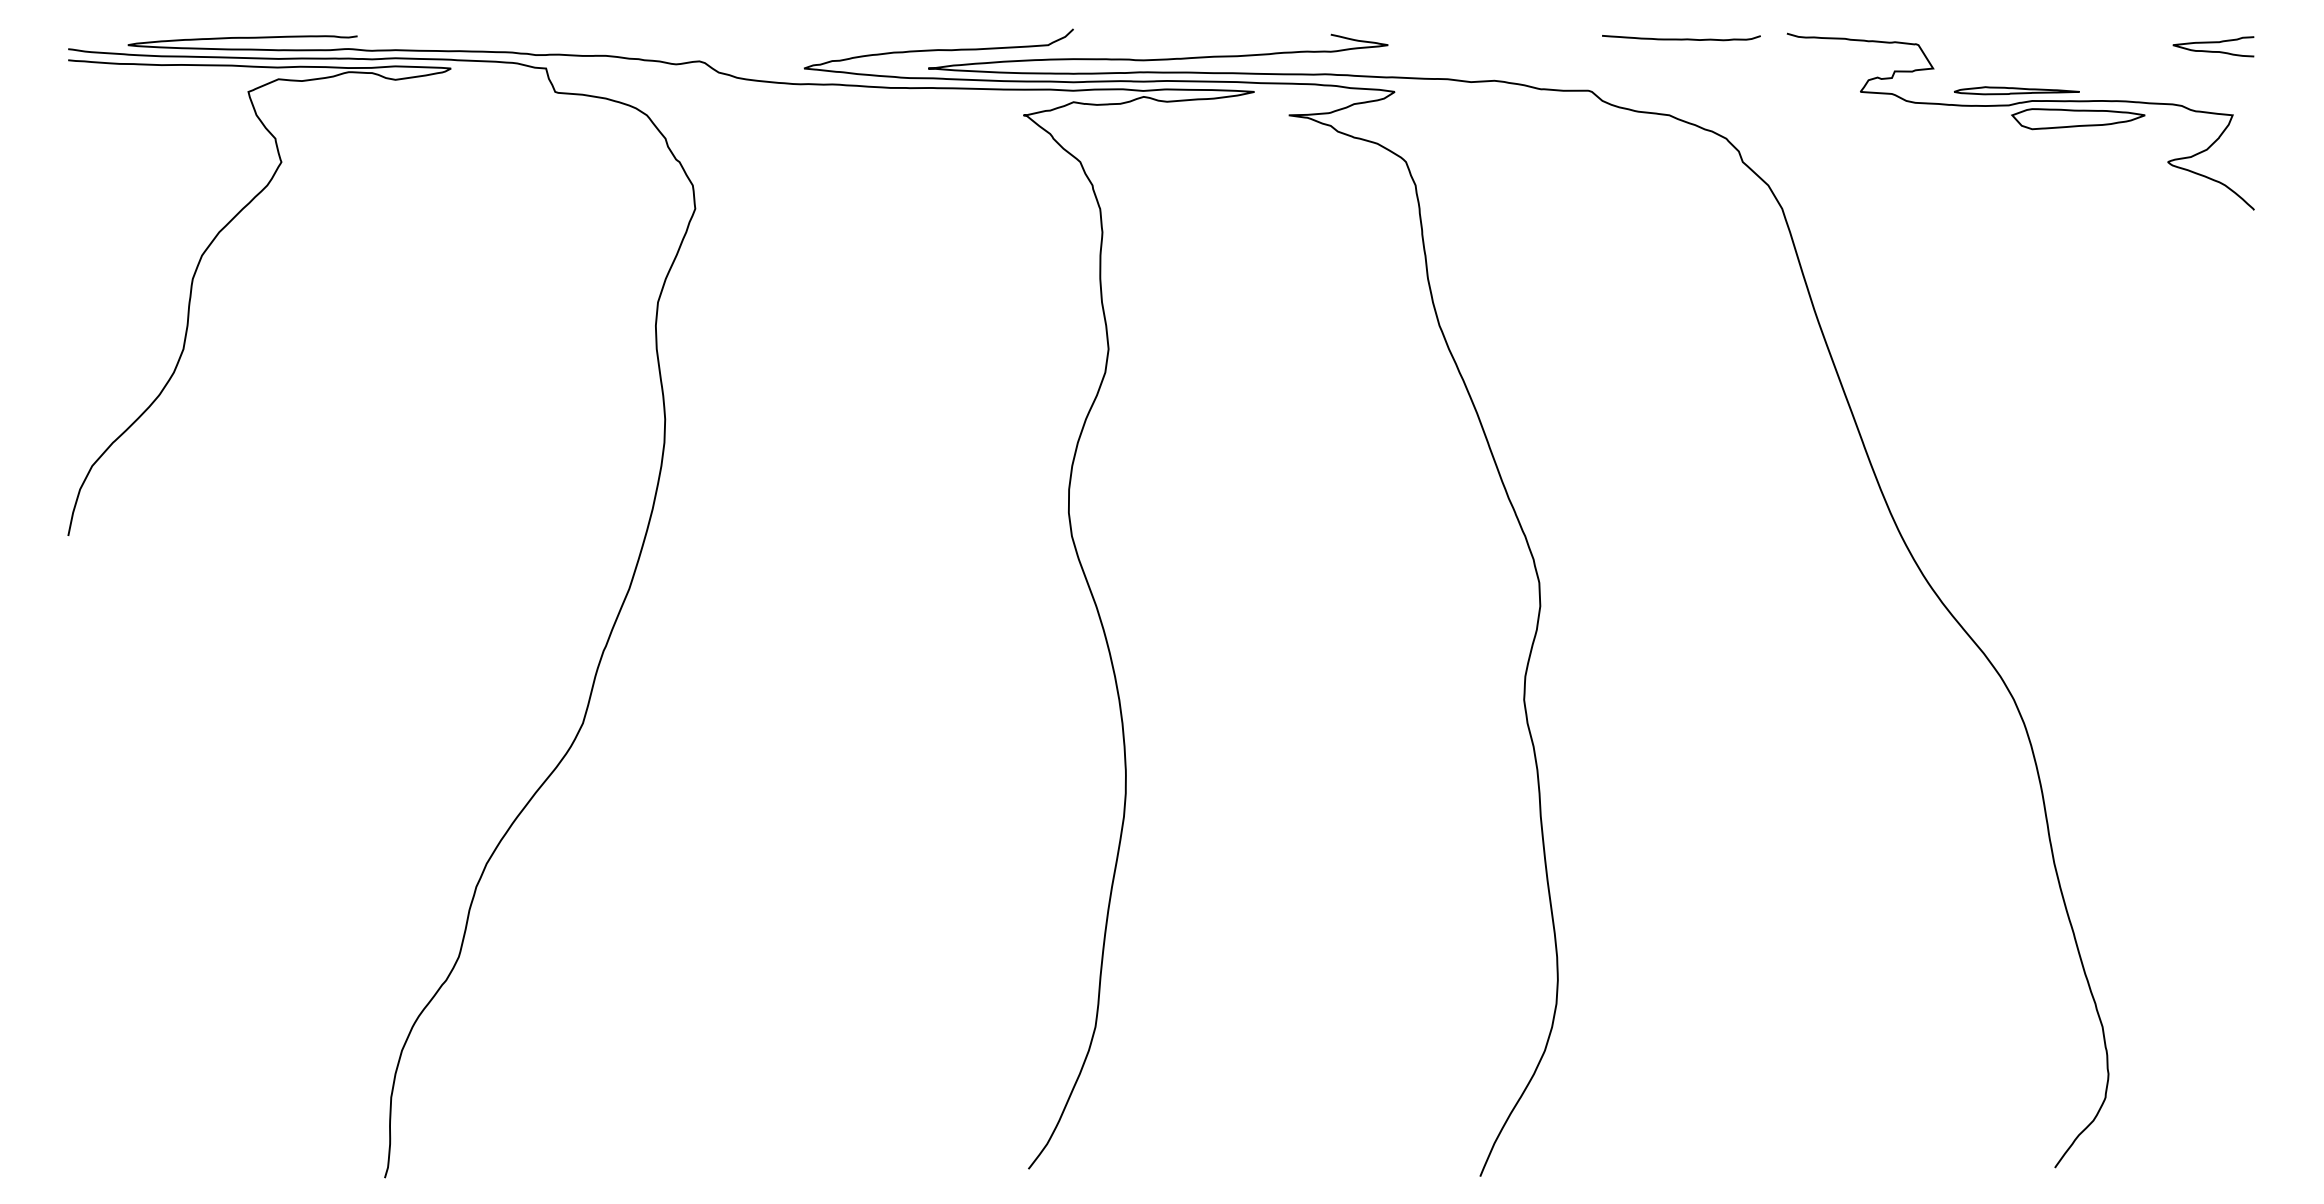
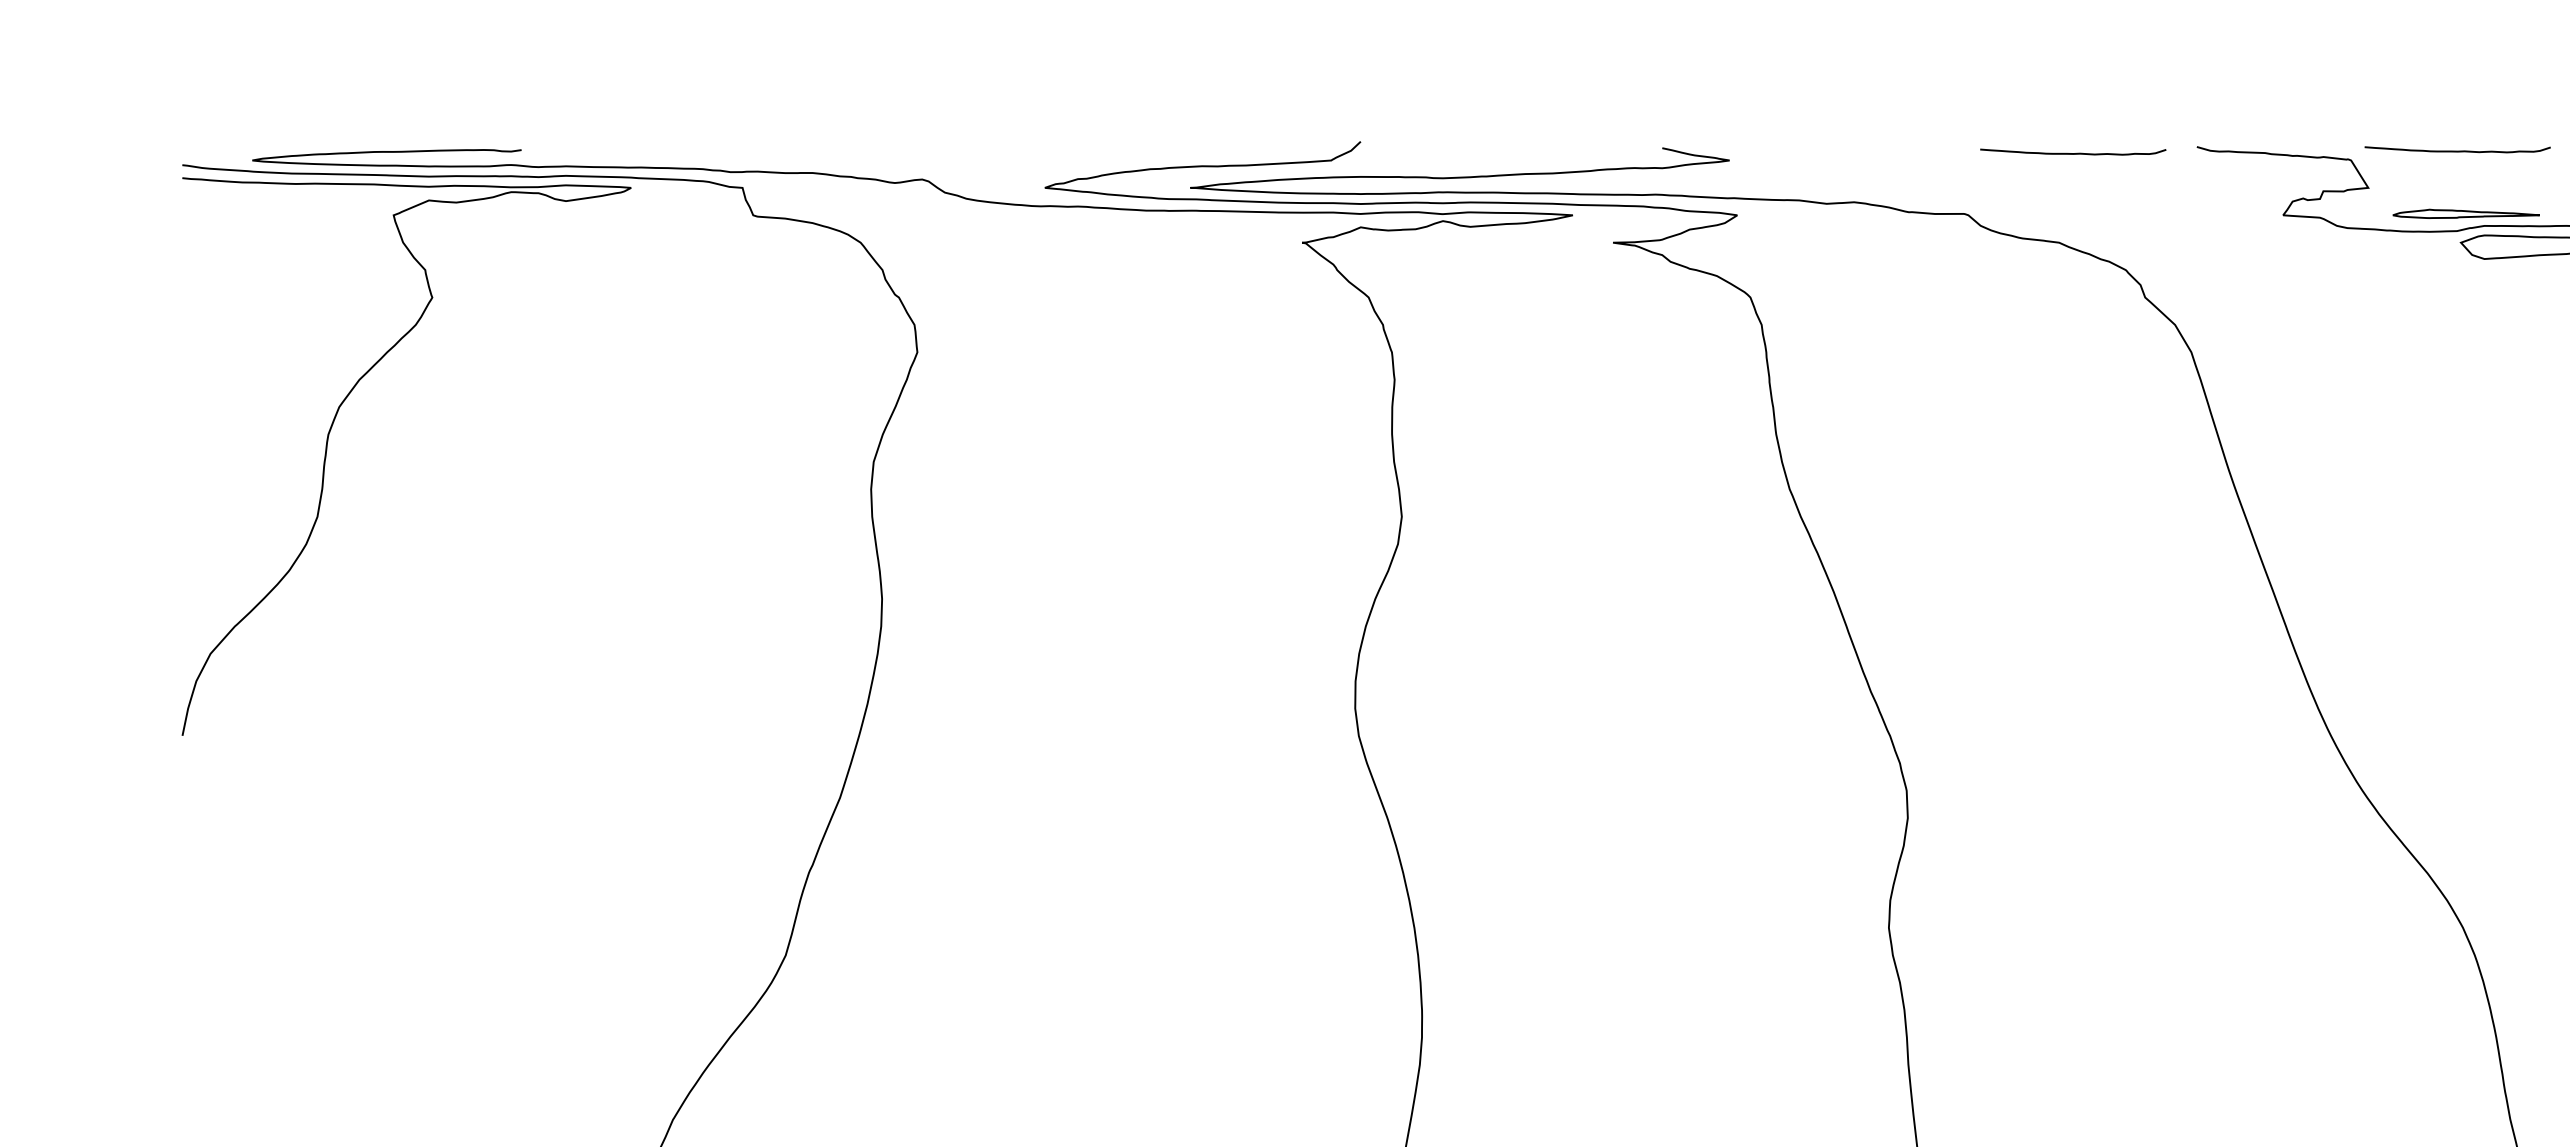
curve: (2009, 36) -> (2457, 150), added

